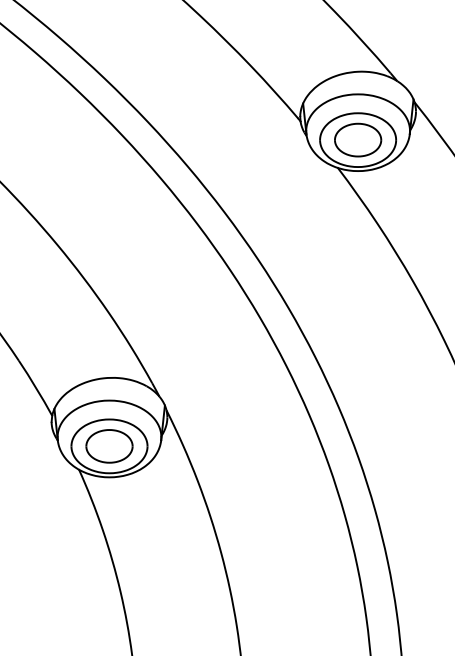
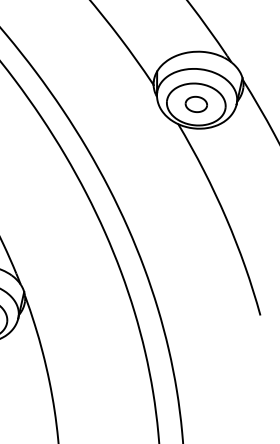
part: (358, 139) -> (196, 104), size x0.6

